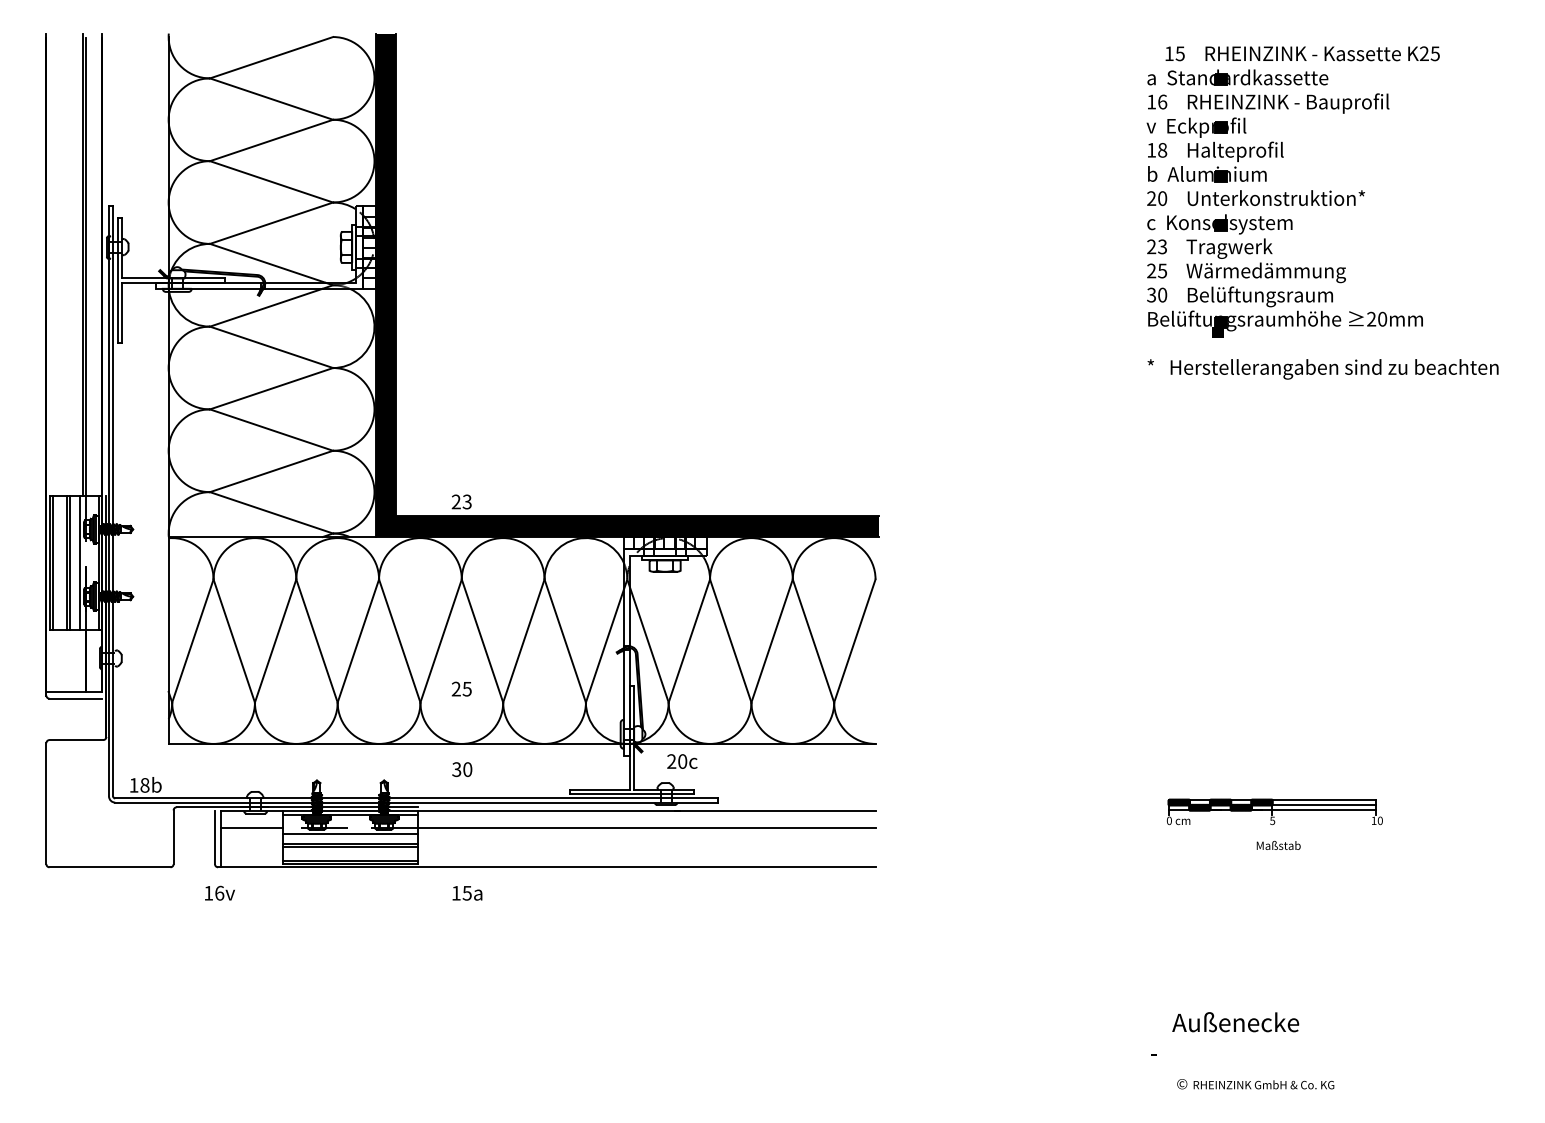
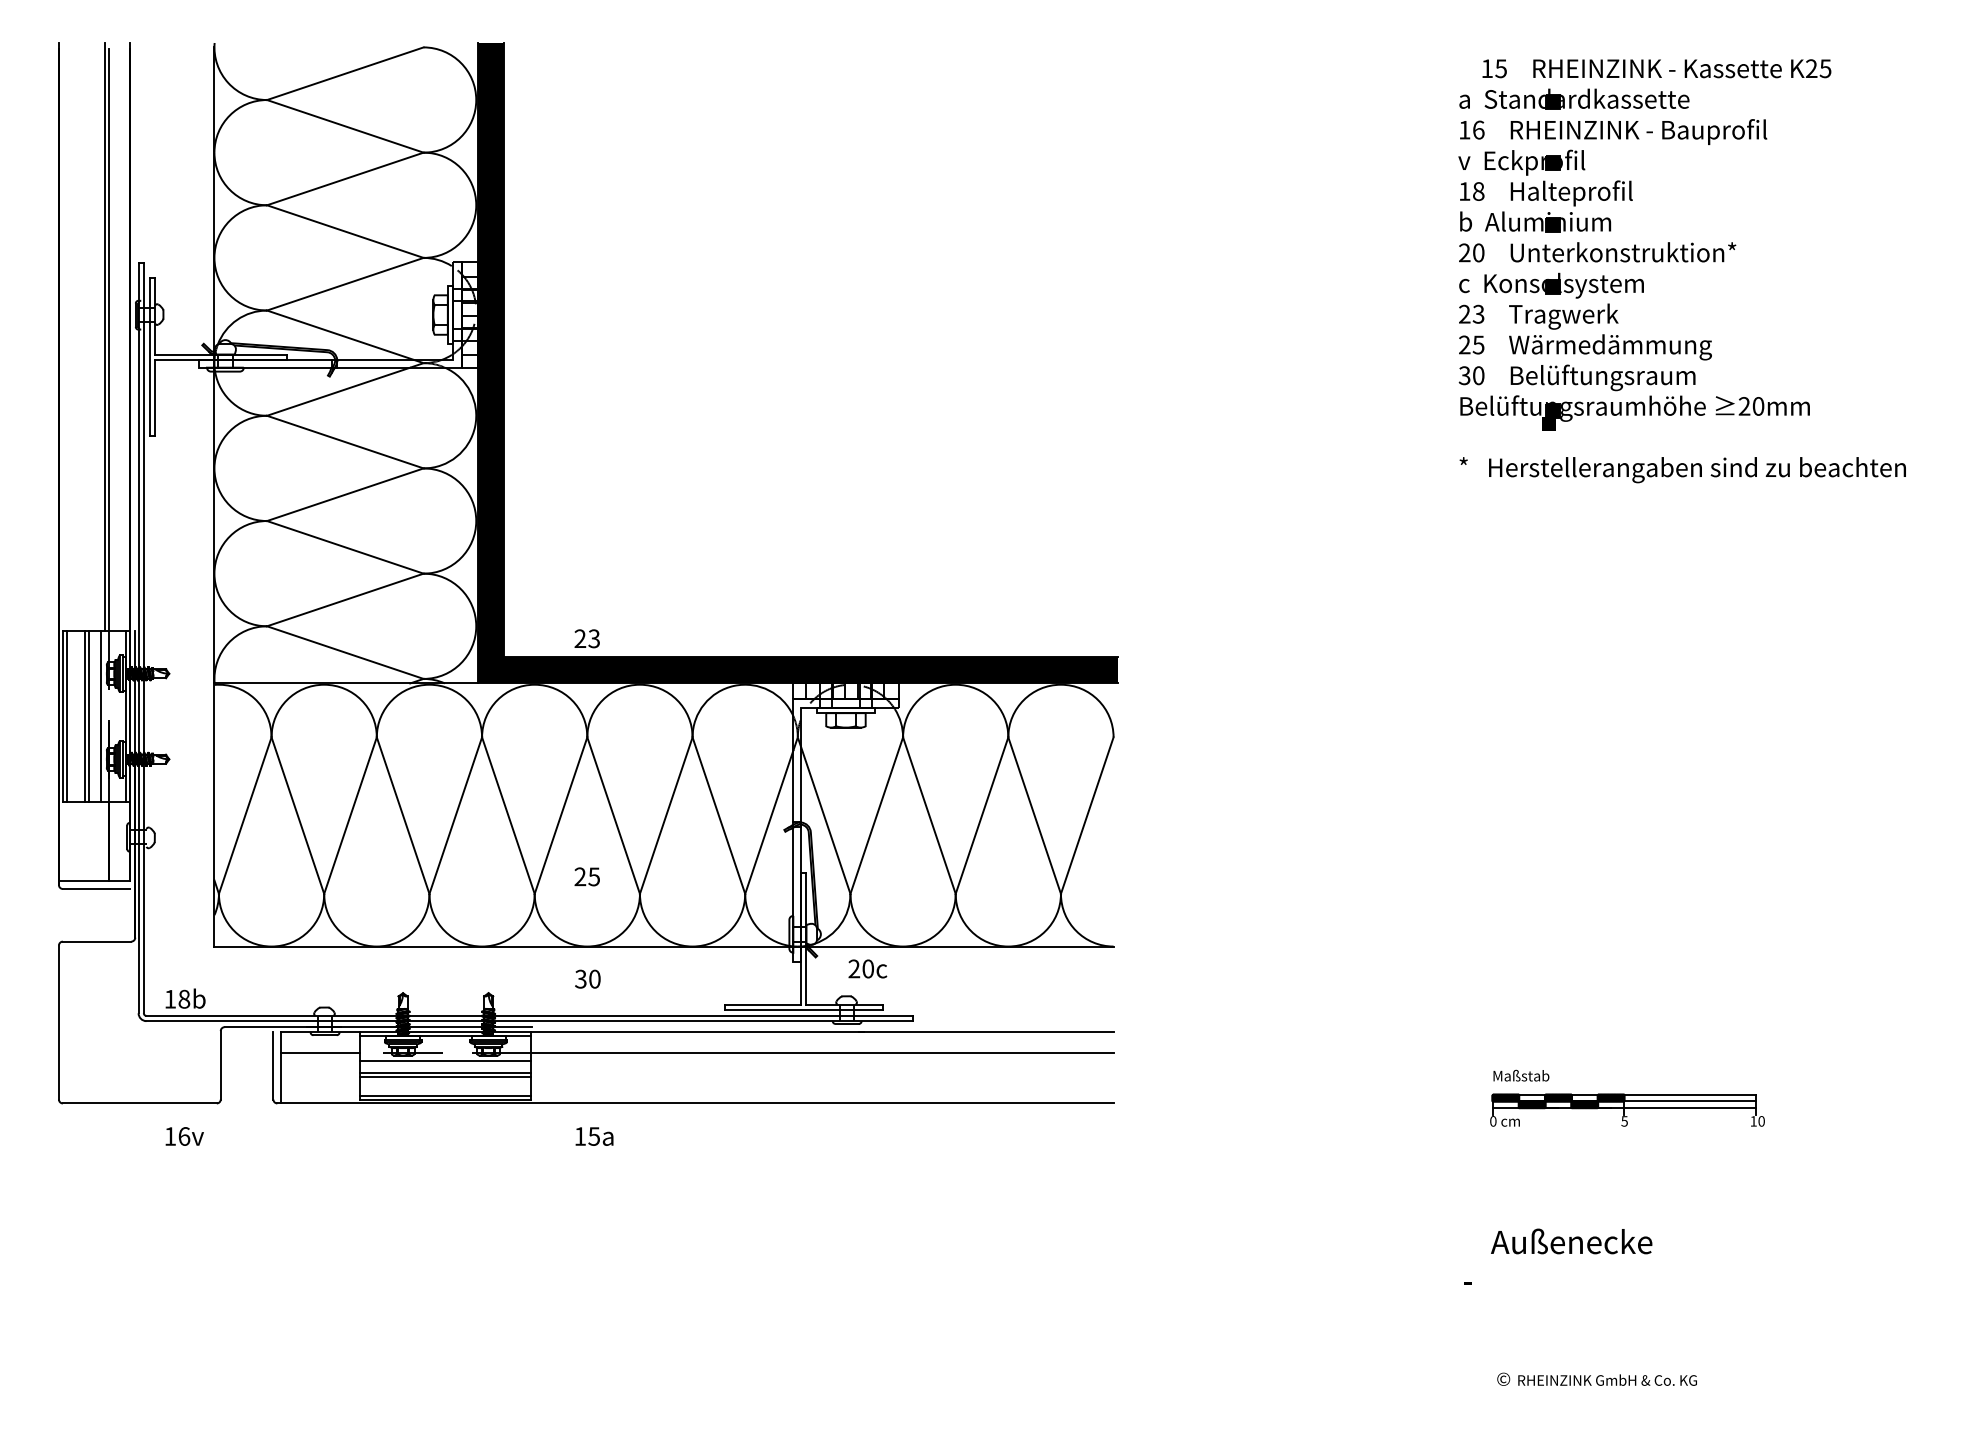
part: (1274, 811) -> (1627, 1109), moved
text: (1278, 845) -> (1521, 1075), moved
text: (219, 893) -> (184, 1136), moved
text: (1225, 1034) -> (1558, 1256), moved

